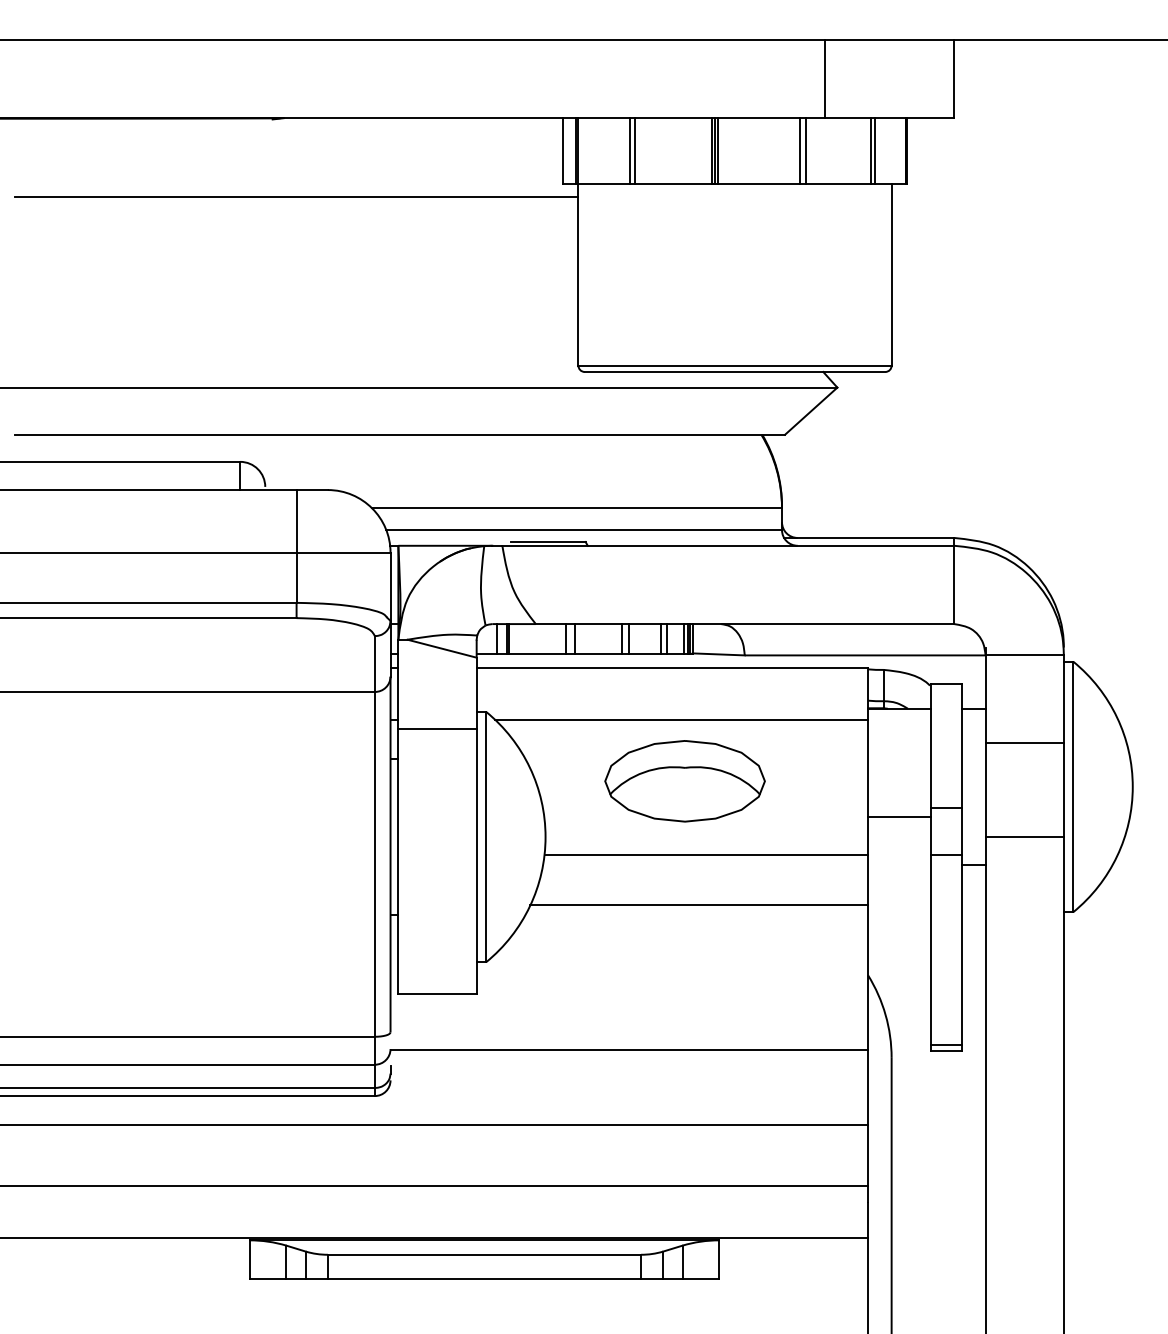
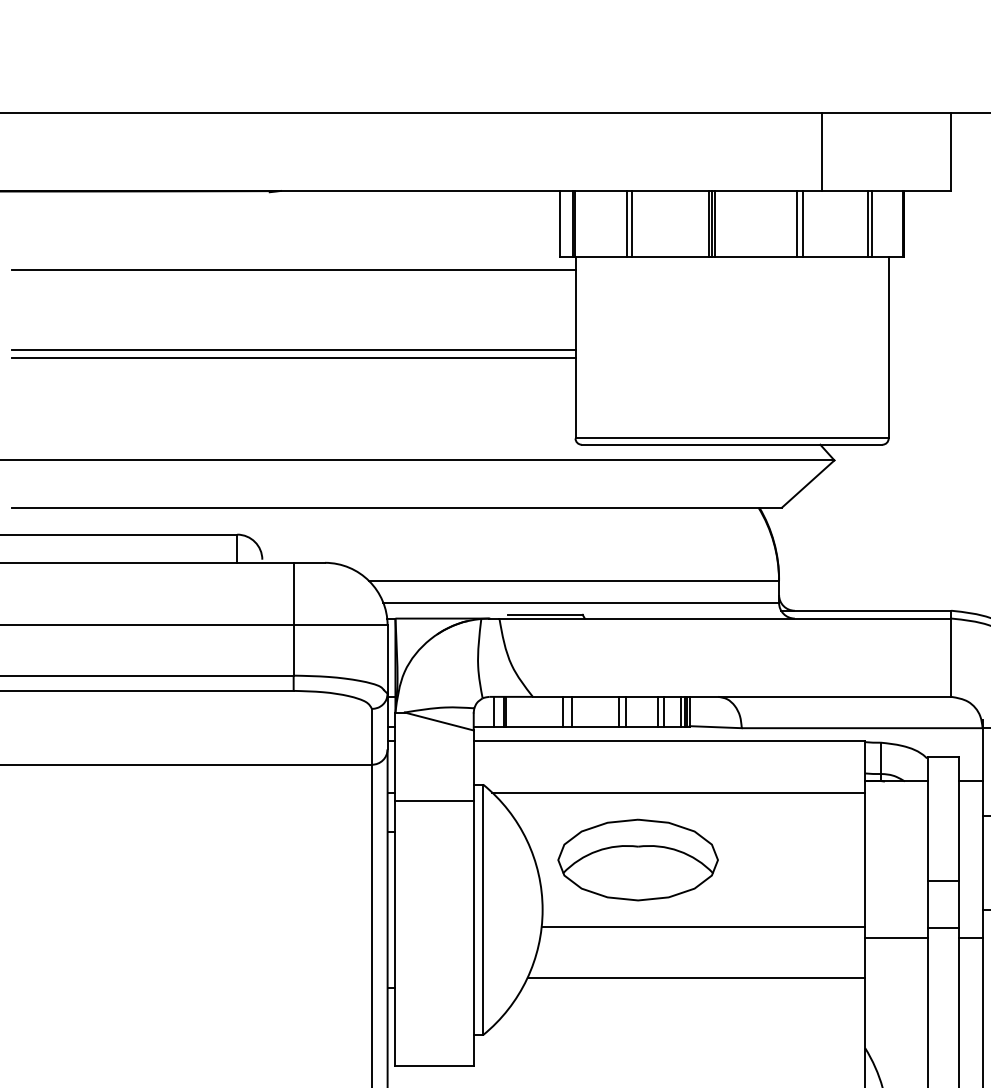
line: (296, 277) -> (293, 350), added
line: (296, 285) -> (293, 358), added
part: (684, 781) -> (637, 860), moved
line: (899, 817) -> (896, 938), moved

